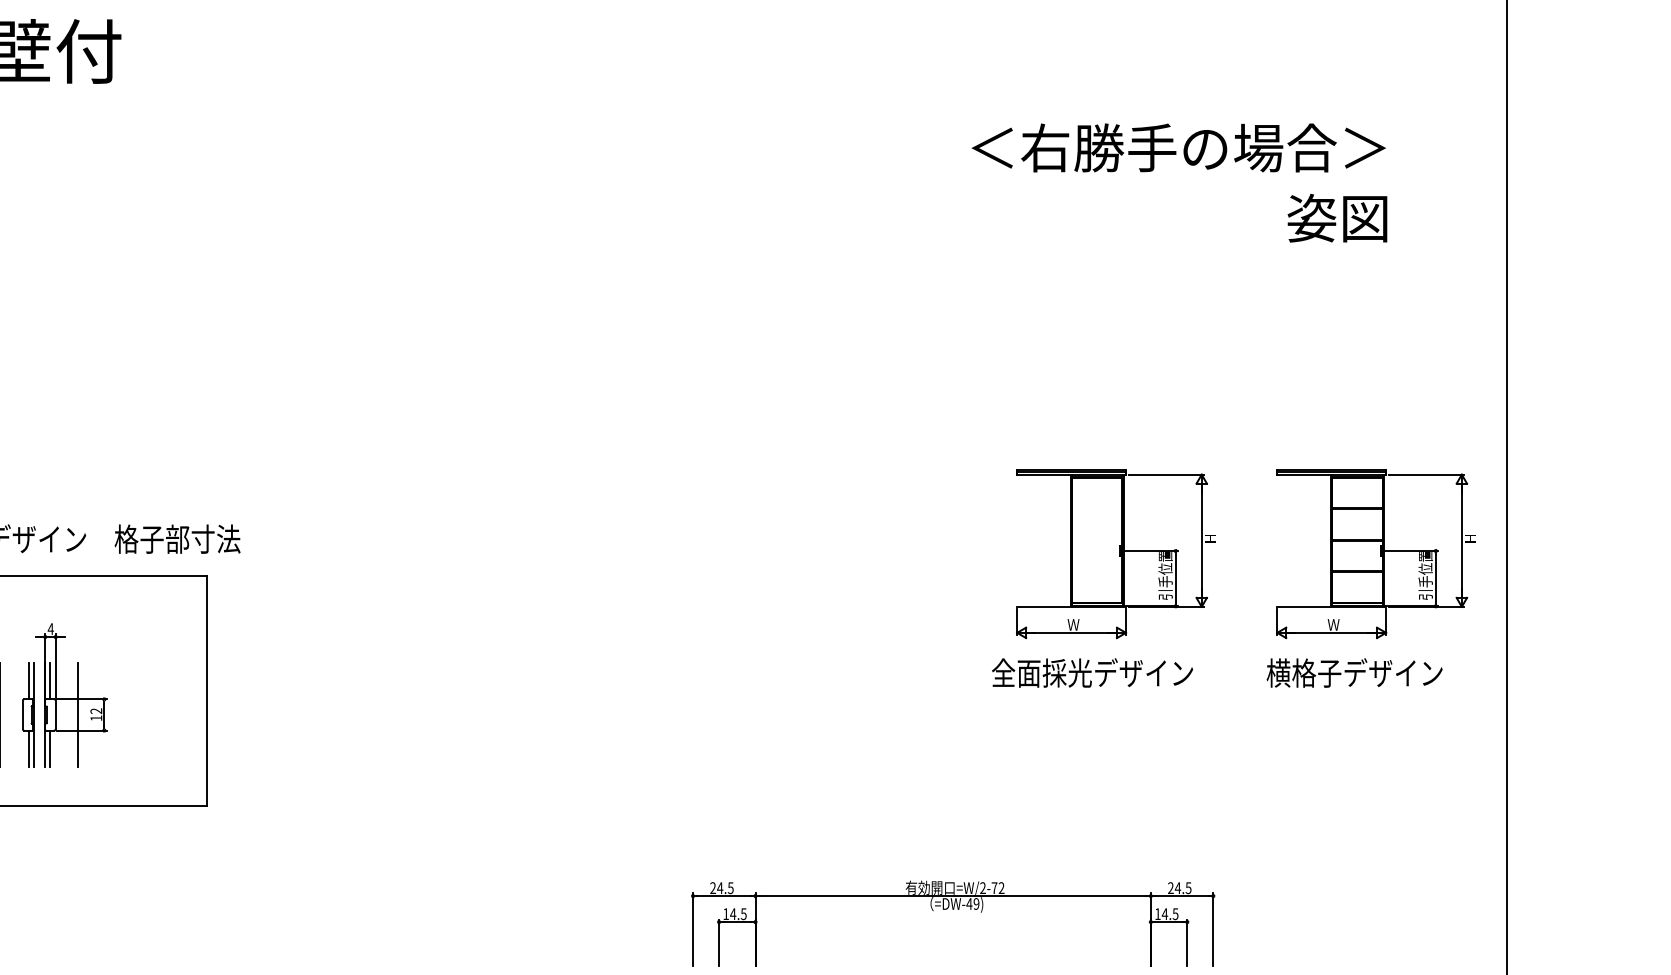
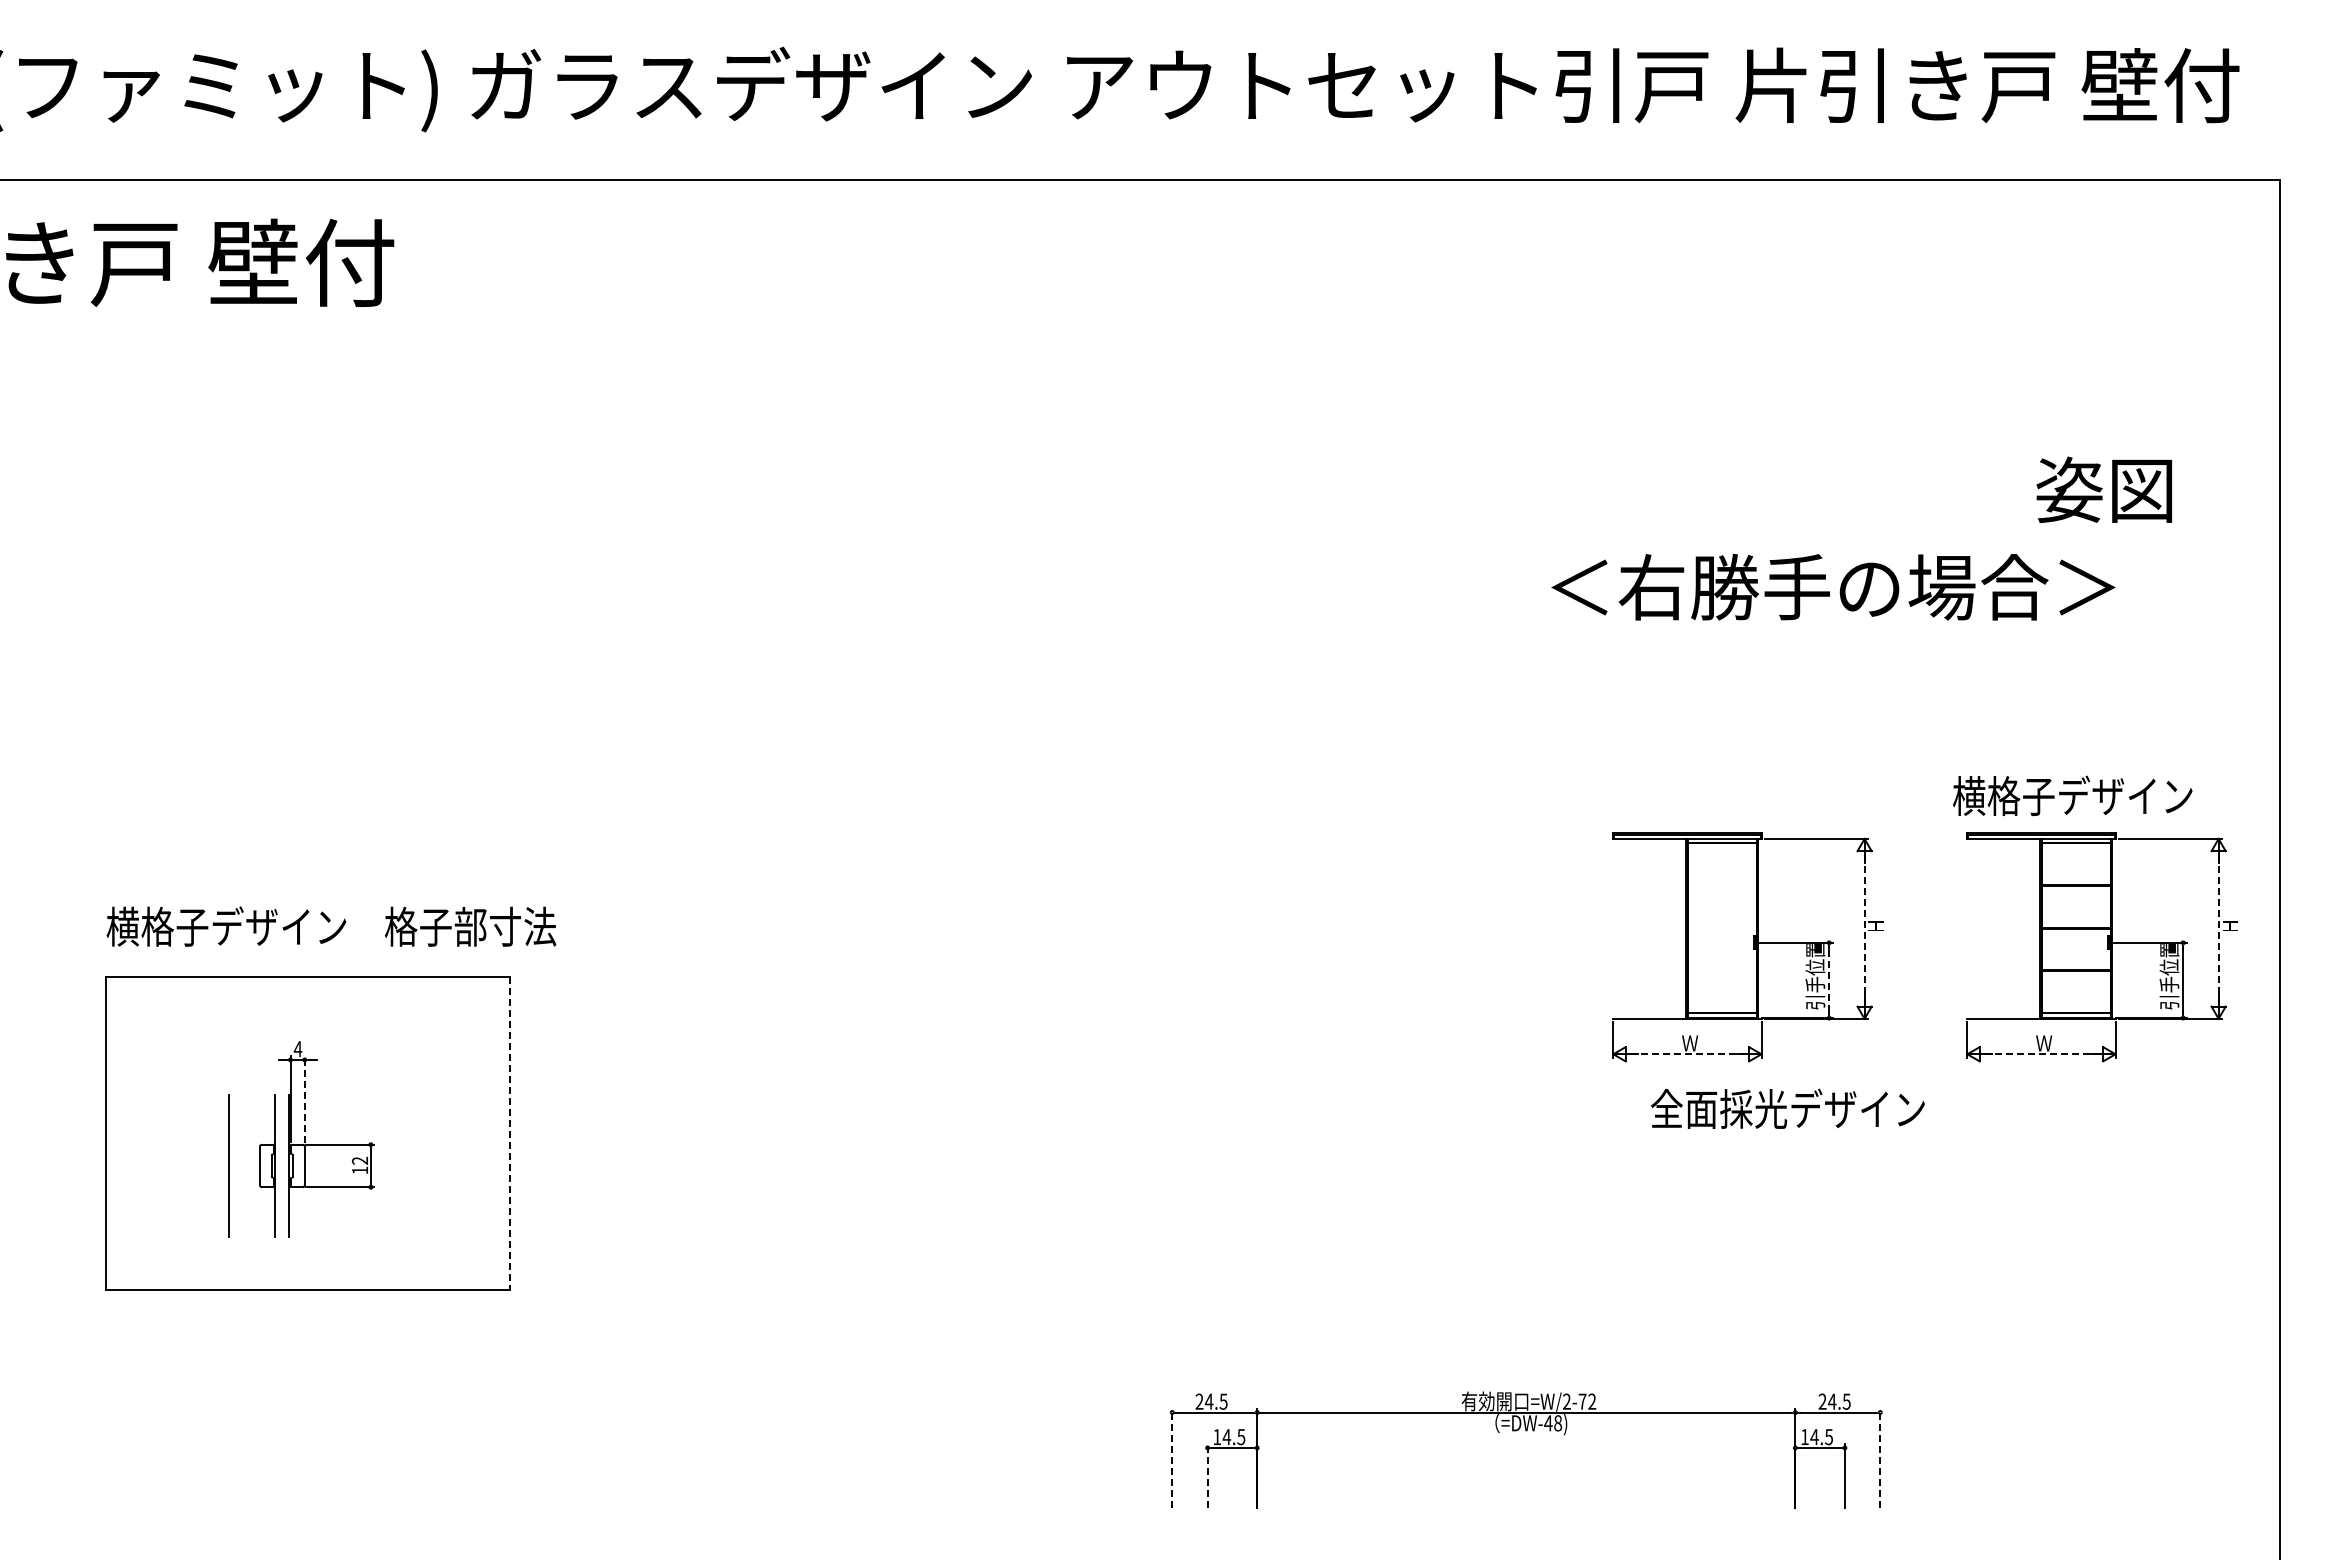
text: (1178, 147) -> (1833, 586), moved
text: (1336, 217) -> (2103, 489), moved
line: (1201, 540) -> (1864, 928), solid -> dashed
line: (1461, 540) -> (2218, 928), solid -> dashed
line: (1175, 578) -> (1829, 980), solid -> dashed
line: (1071, 633) -> (1687, 1054), solid -> dashed
line: (1331, 633) -> (2041, 1054), solid -> dashed
line: (55, 666) -> (304, 1099), solid -> dashed
text: (1092, 672) -> (1787, 1108), moved
text: (1354, 672) -> (2072, 795), moved
line: (29, 680) -> (268, 1119), removed
line: (49, 680) -> (296, 1119), removed
line: (206, 691) -> (510, 1133), solid -> dashed
line: (78, 714) -> (335, 1165), removed
line: (29, 748) -> (268, 1211), removed
line: (49, 748) -> (296, 1211), removed
text: (976, 904) -> (1558, 1423), =DW-49) -> =DW-48)
line: (693, 929) -> (1172, 1458), solid -> dashed
line: (1213, 929) -> (1880, 1458), solid -> dashed
line: (718, 943) -> (1207, 1476), solid -> dashed

